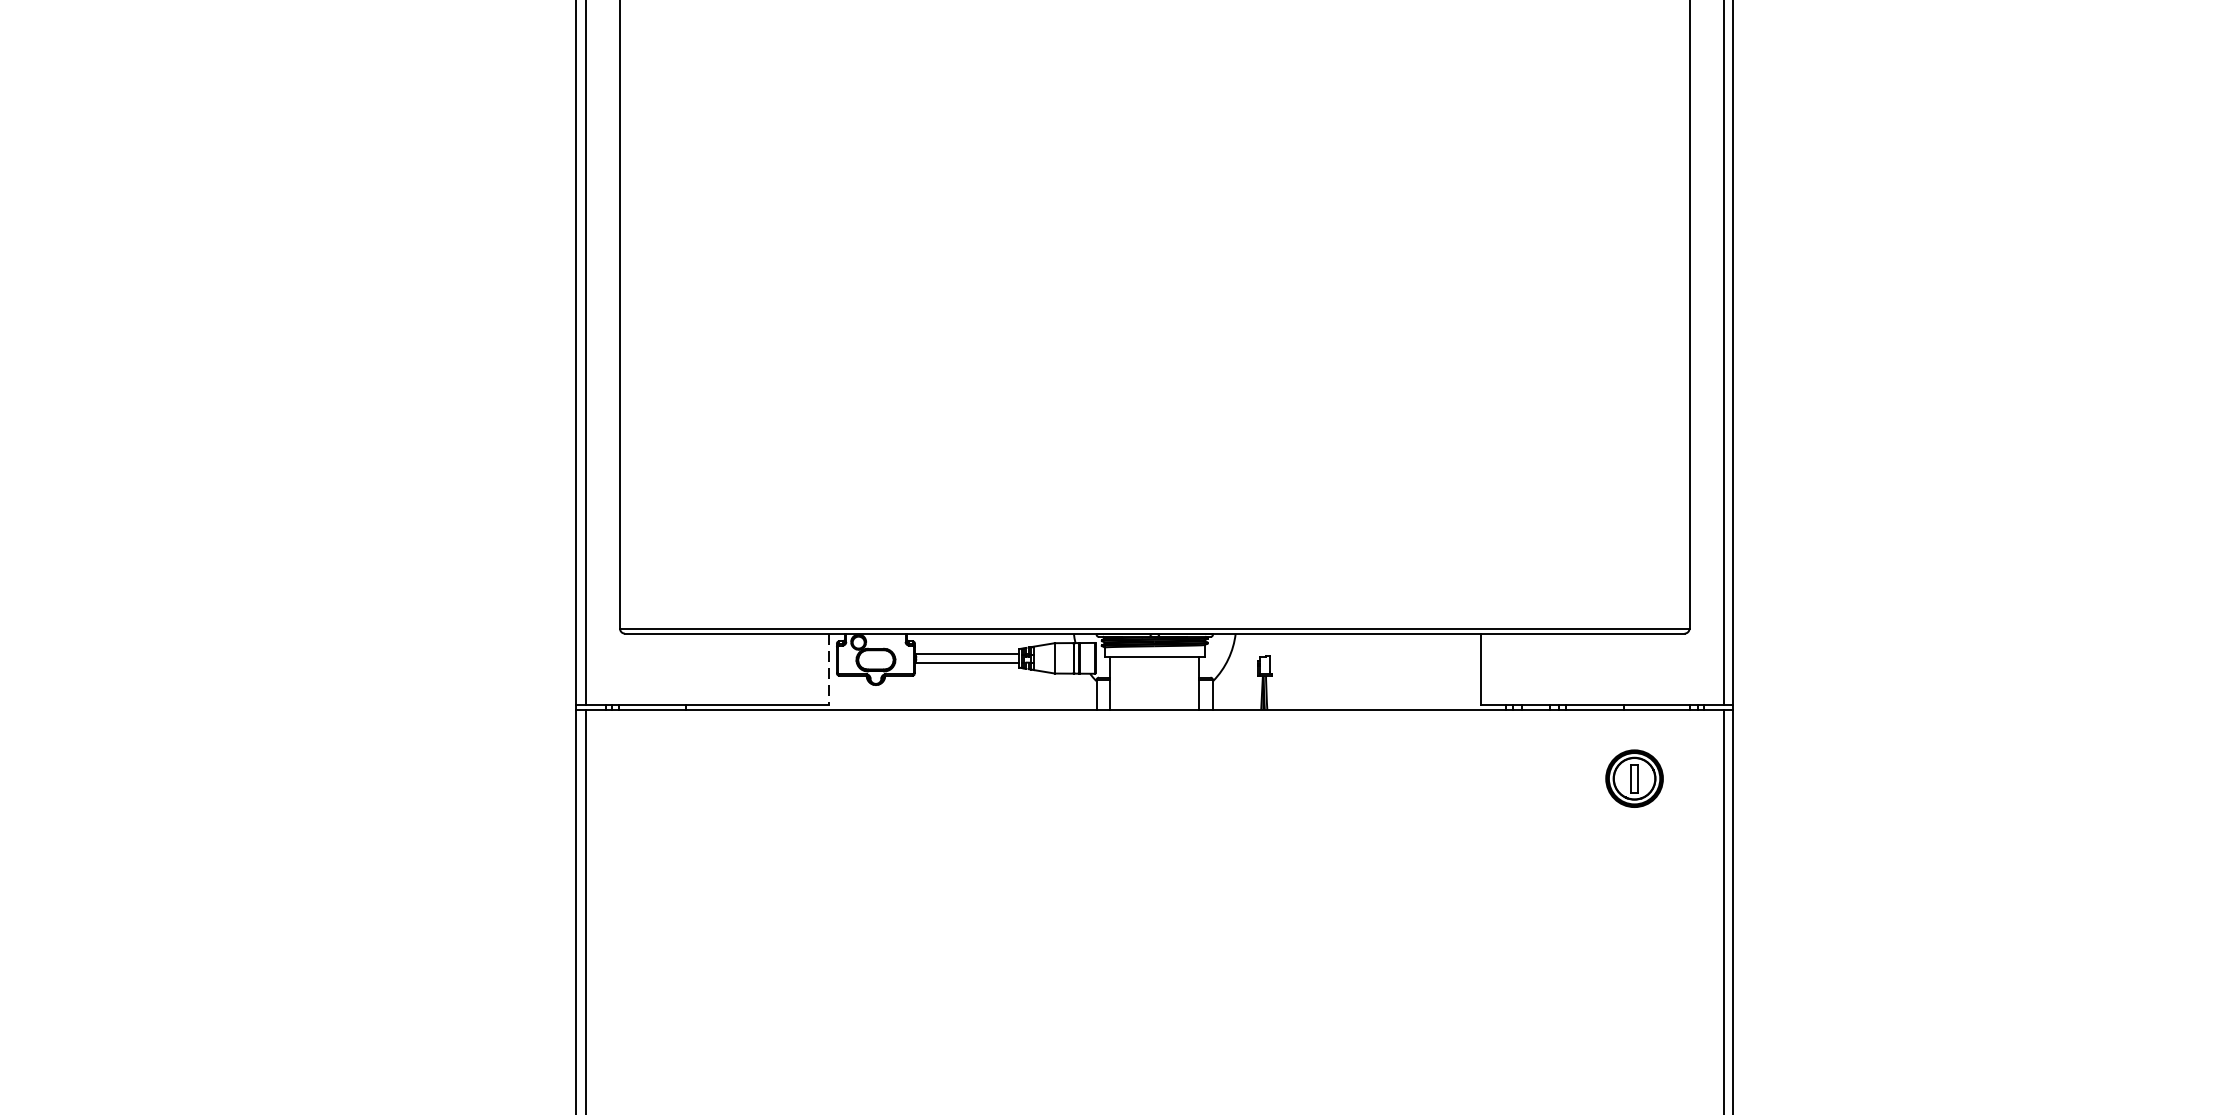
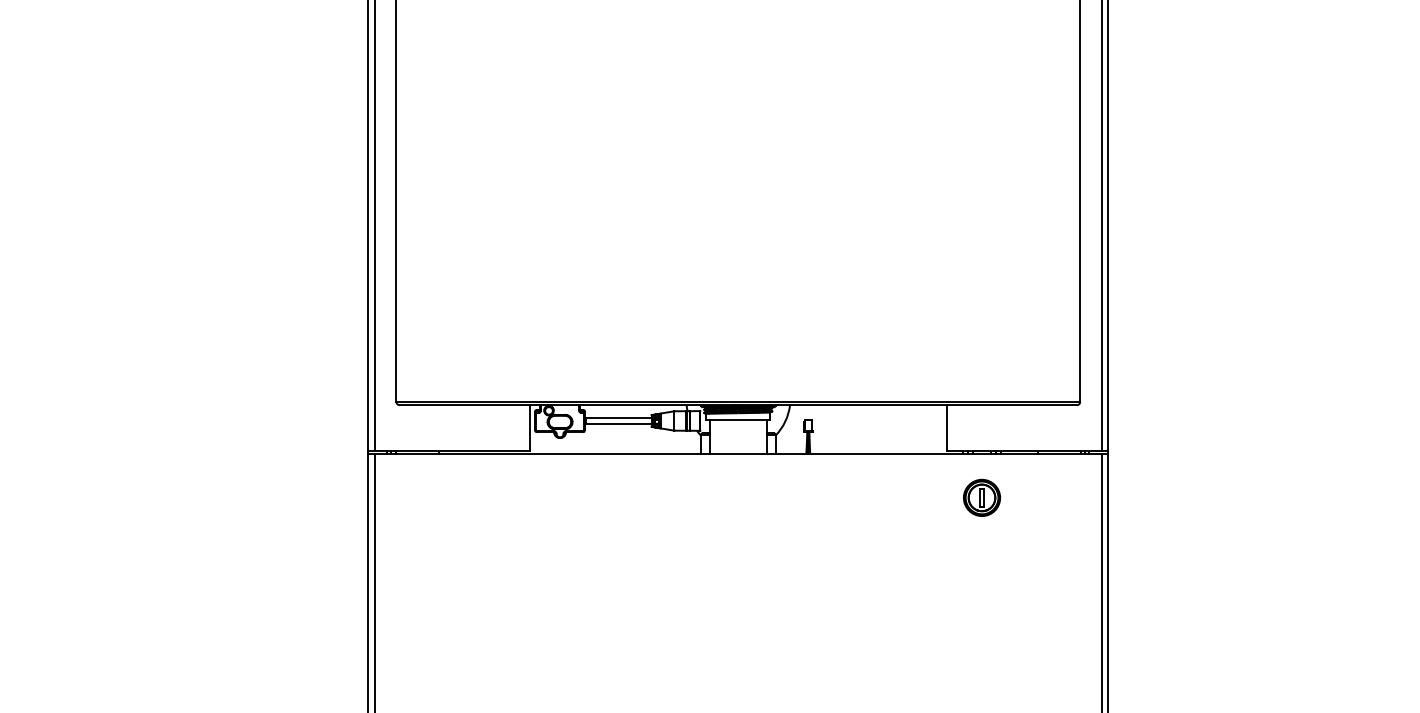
line: (829, 668) -> (530, 427), dashed -> solid
part: (1633, 778) -> (981, 497), moved

